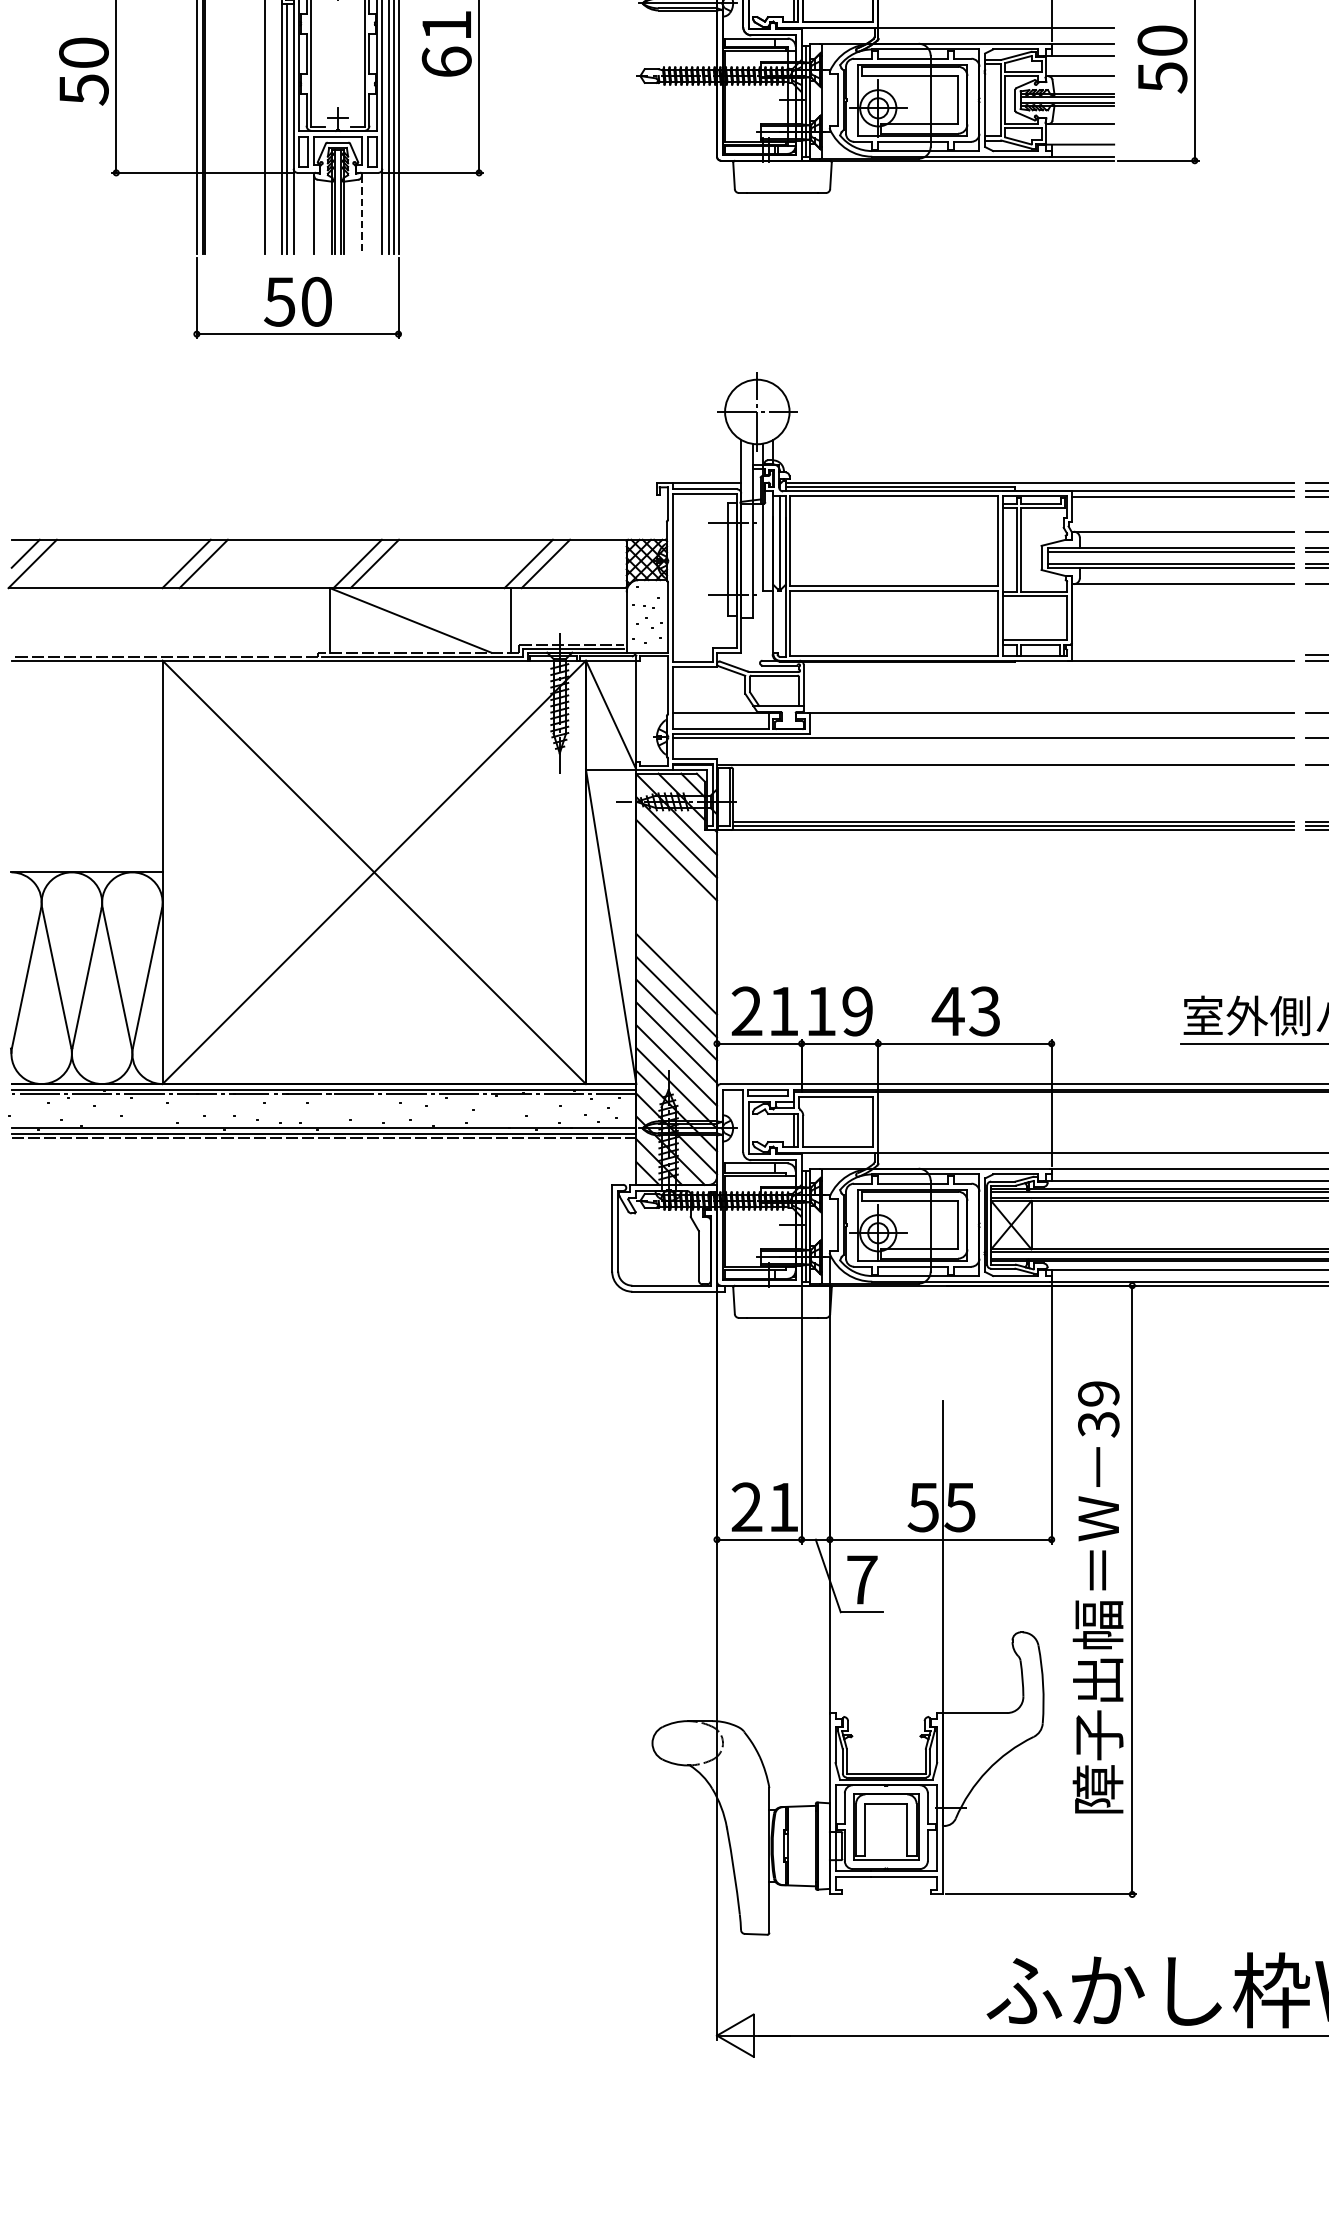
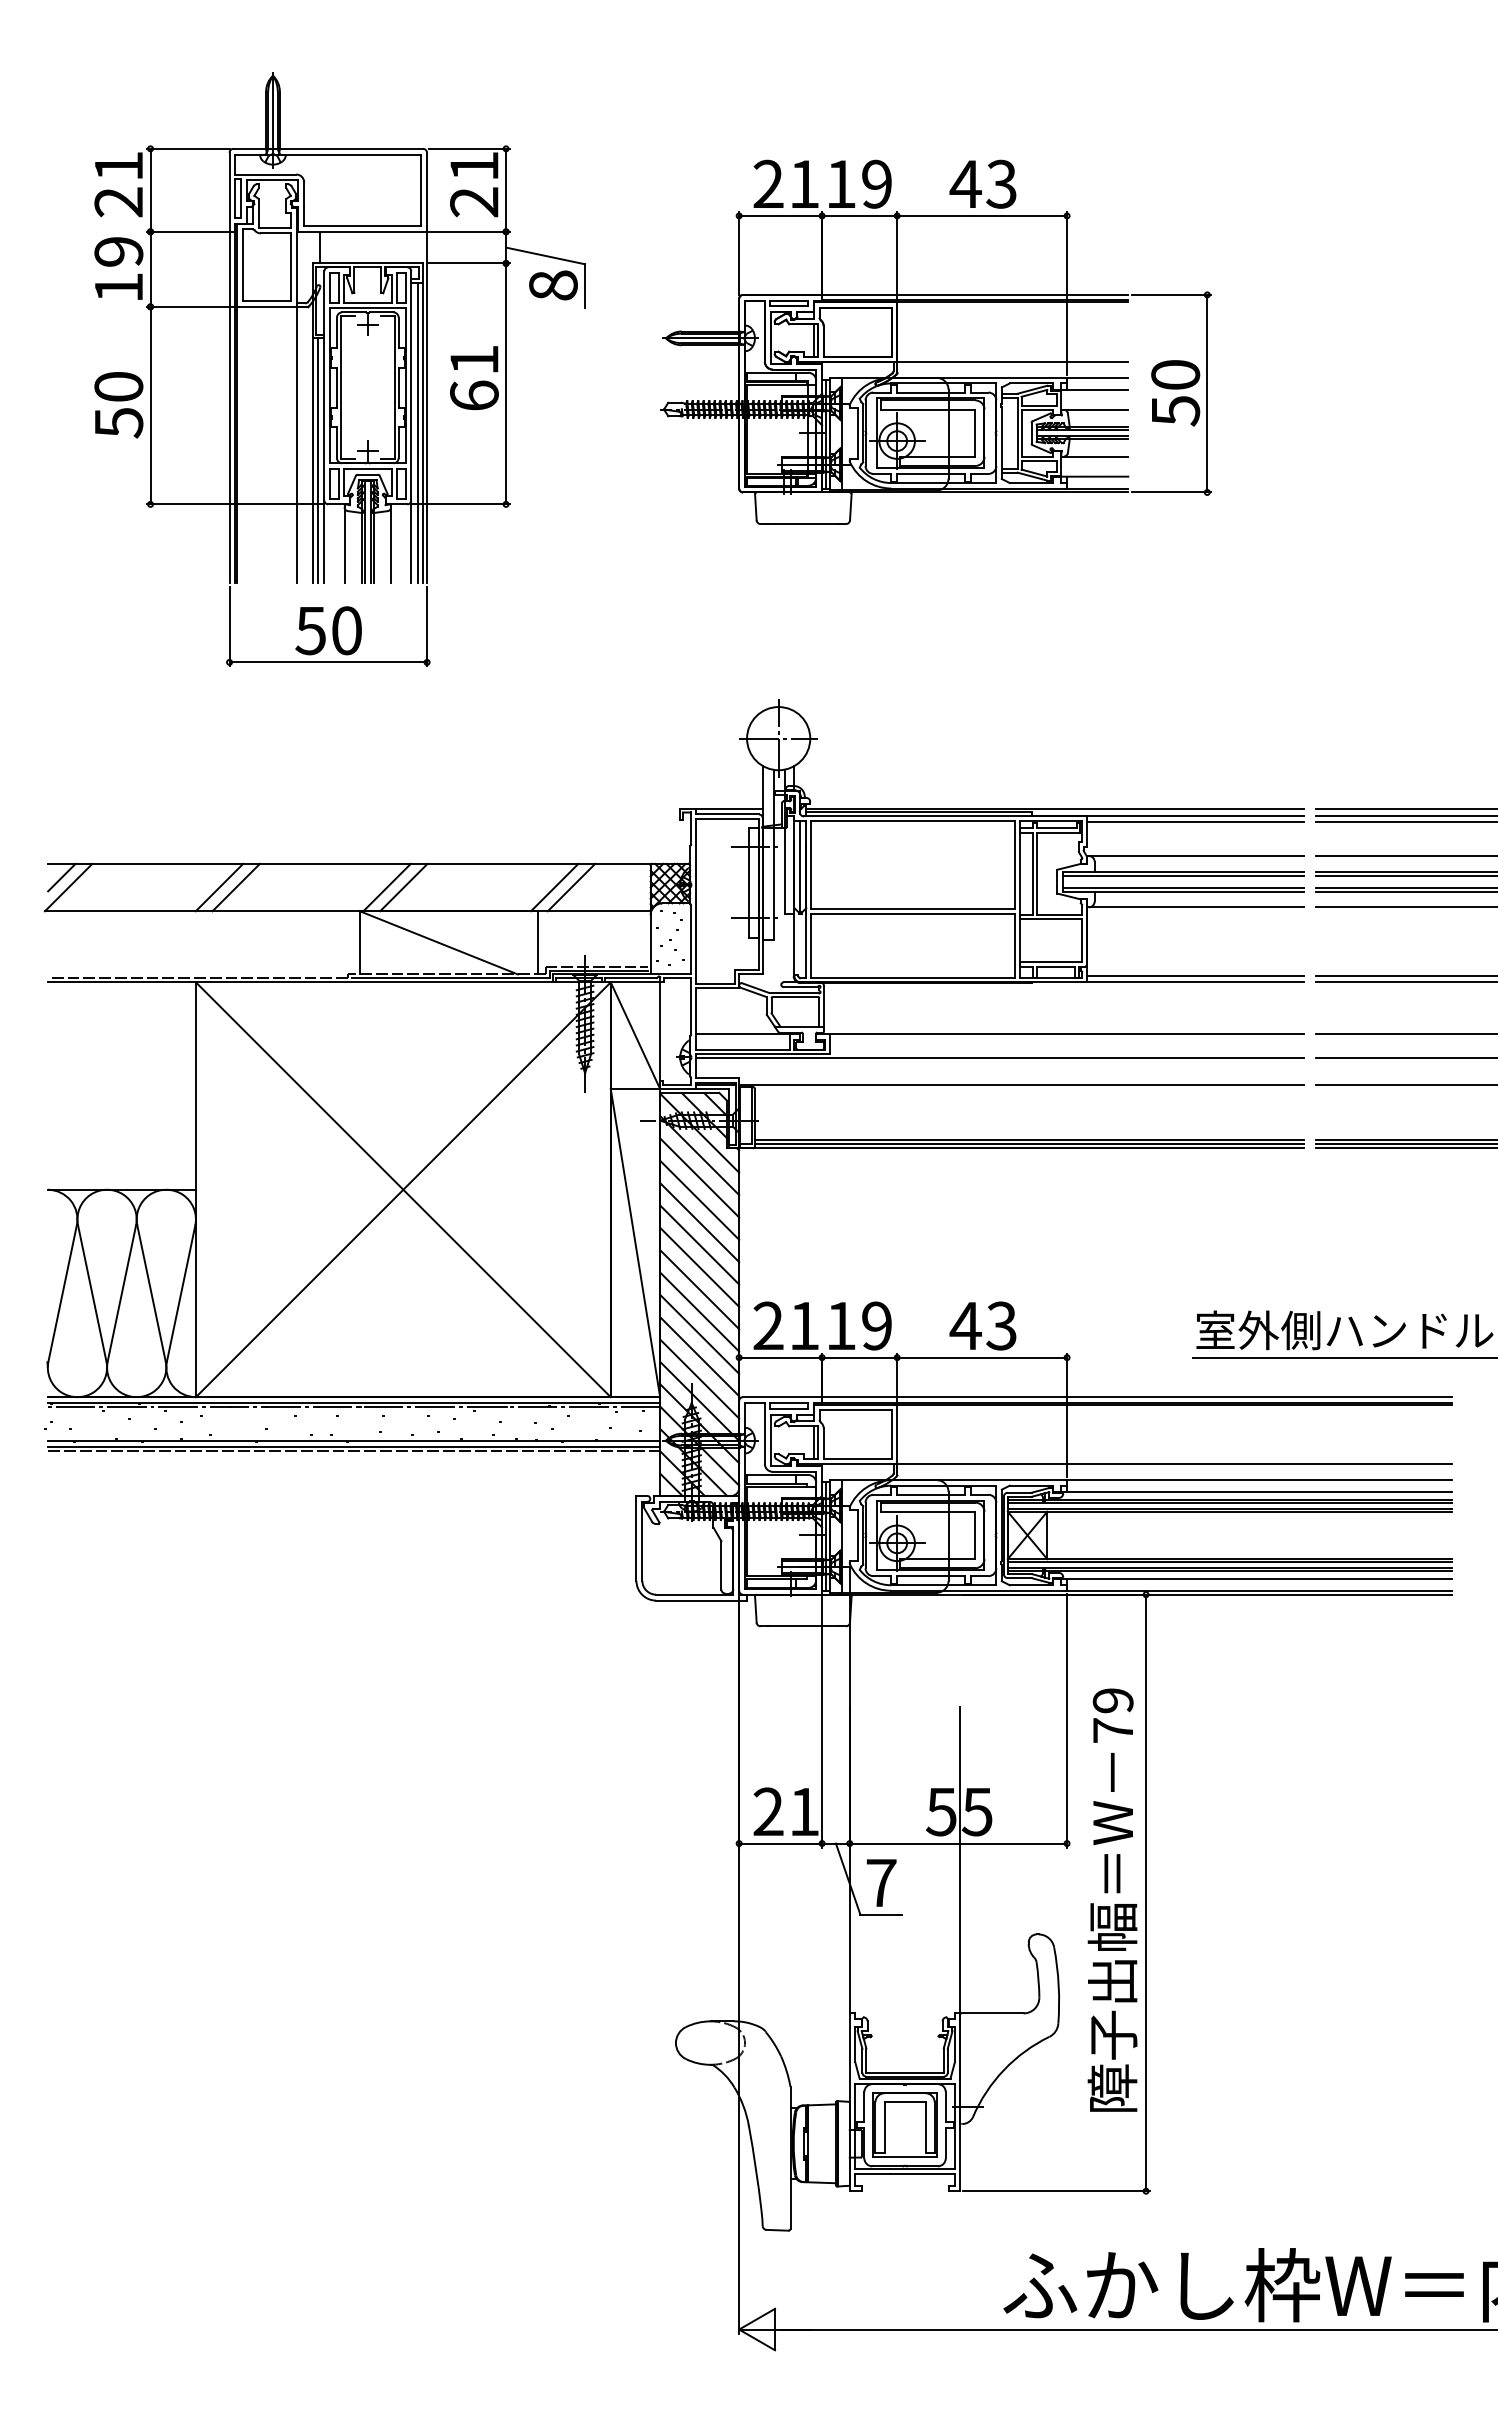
line: (362, 214) -> (391, 545), dashed -> solid
line: (1182, 654) -> (1195, 976), added
line: (676, 882) -> (699, 1199), added
line: (676, 905) -> (699, 1222), added
line: (676, 928) -> (699, 1244), added
line: (676, 950) -> (699, 1266), added
text: (1098, 1424) -> (1112, 1730), 39 -> 79

